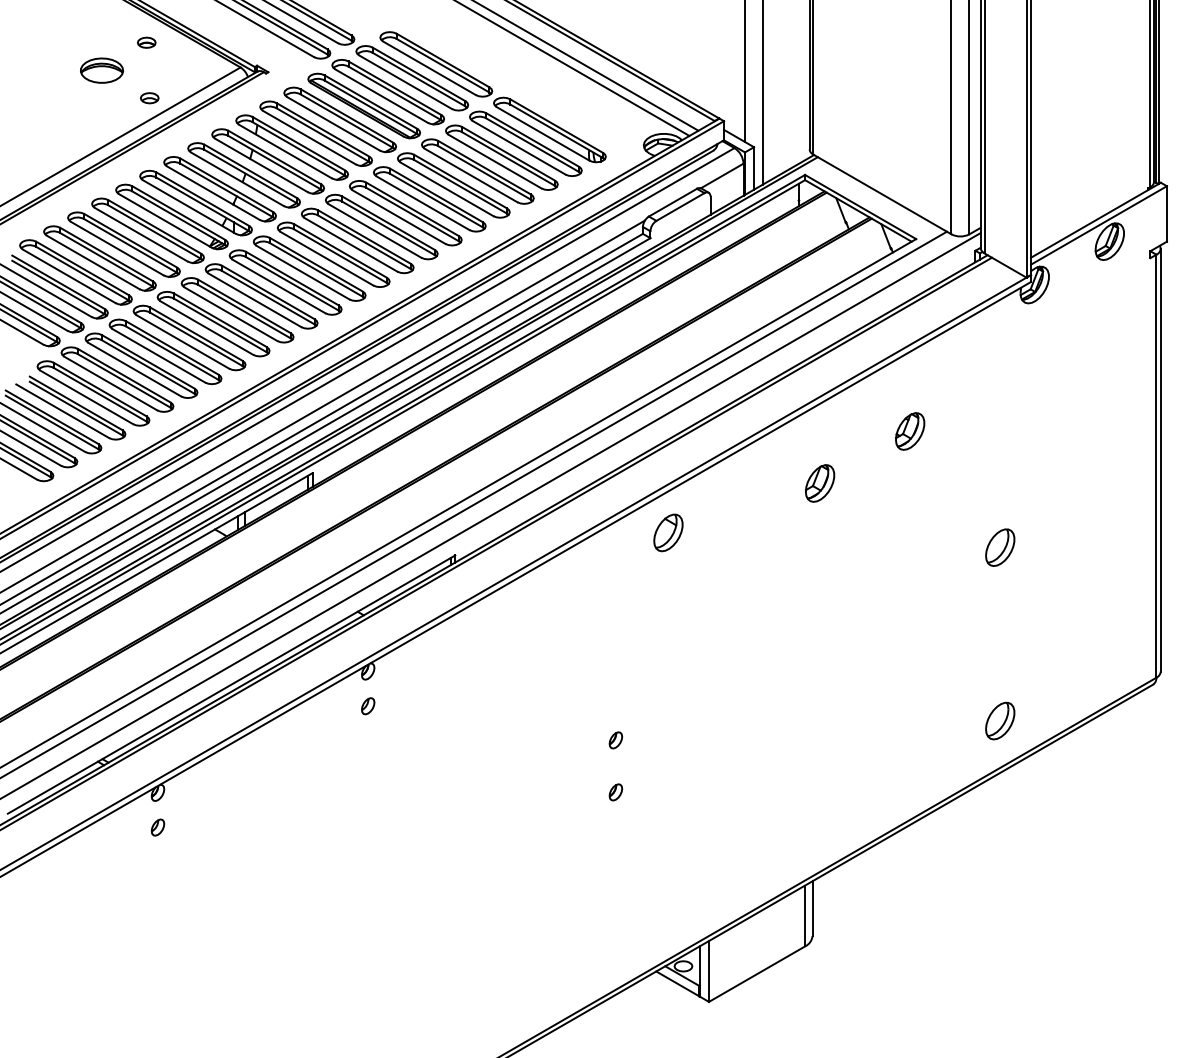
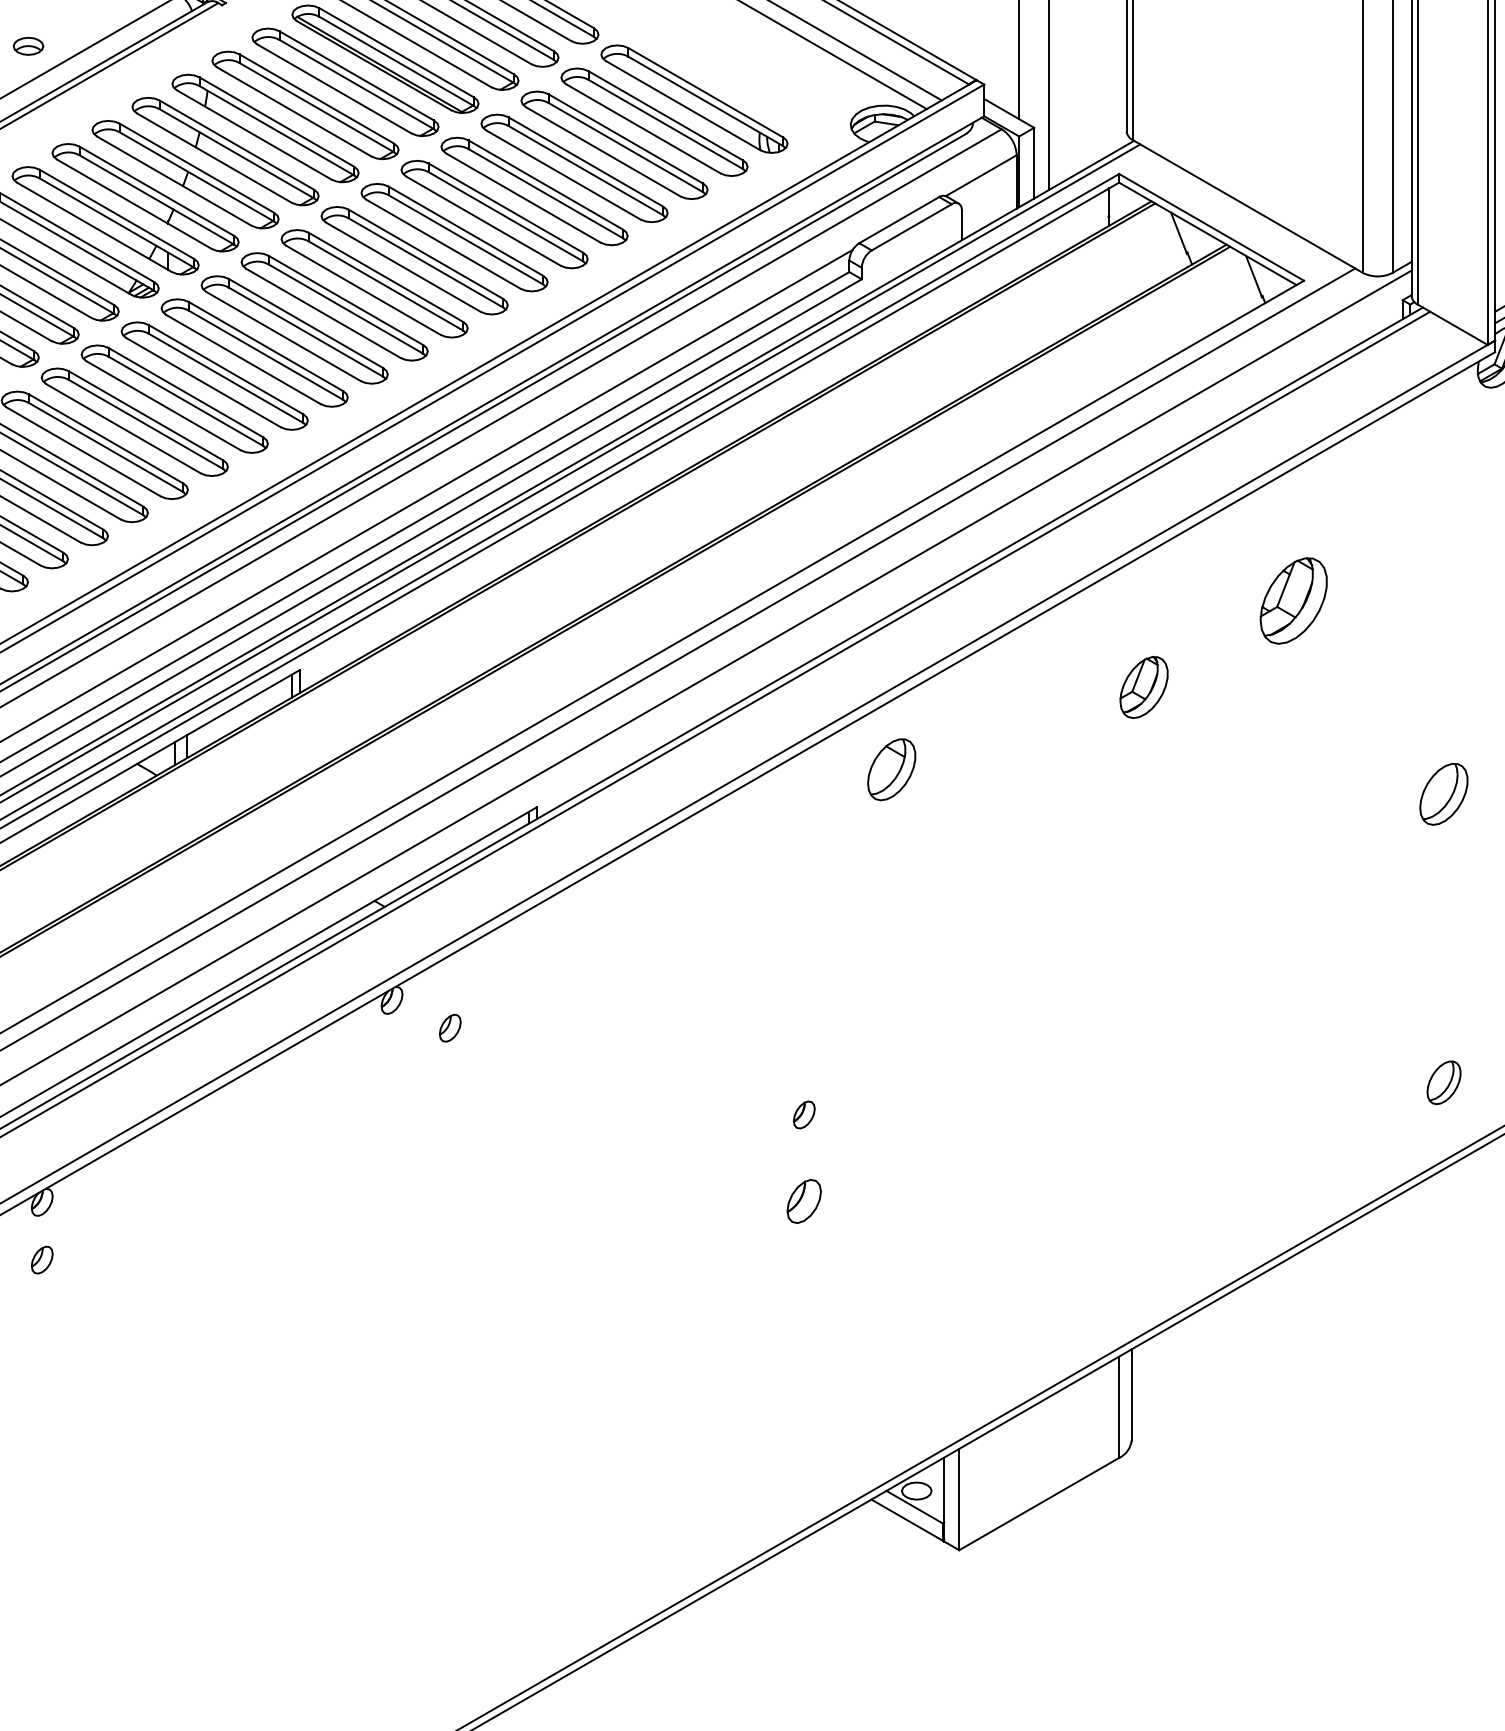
part: (910, 431) -> (1294, 600), size x1.4
part: (368, 706) -> (450, 1028), moved
part: (1000, 720) -> (1444, 1081), size x0.7
part: (615, 792) -> (803, 1201), size x1.6

